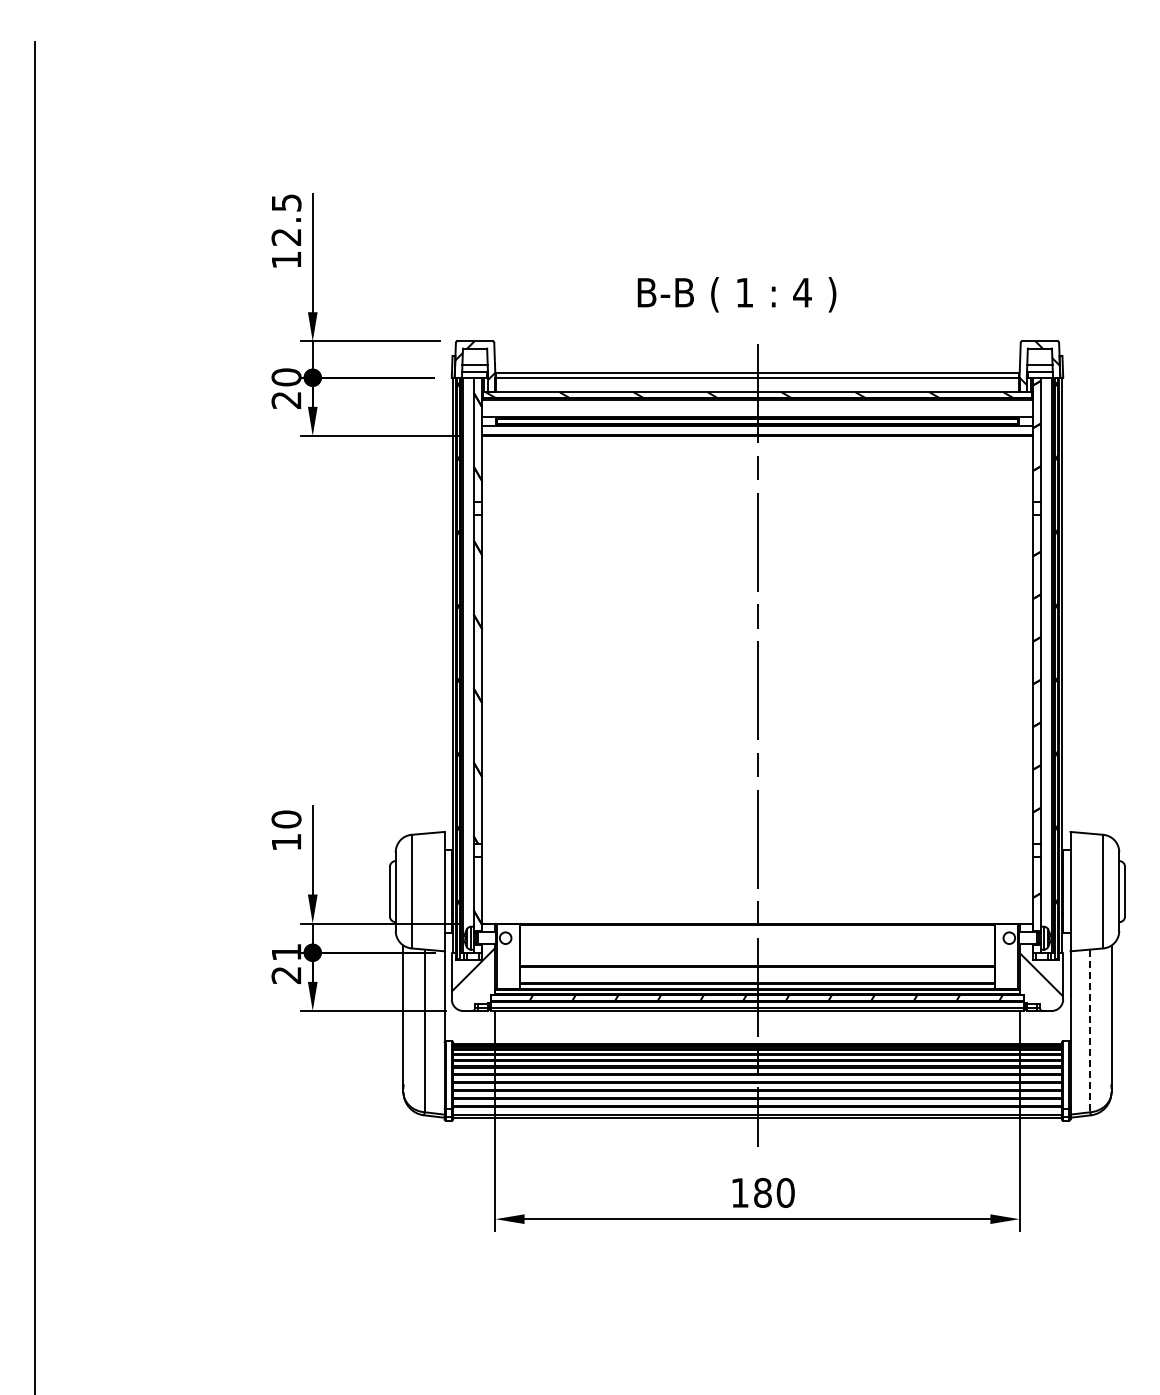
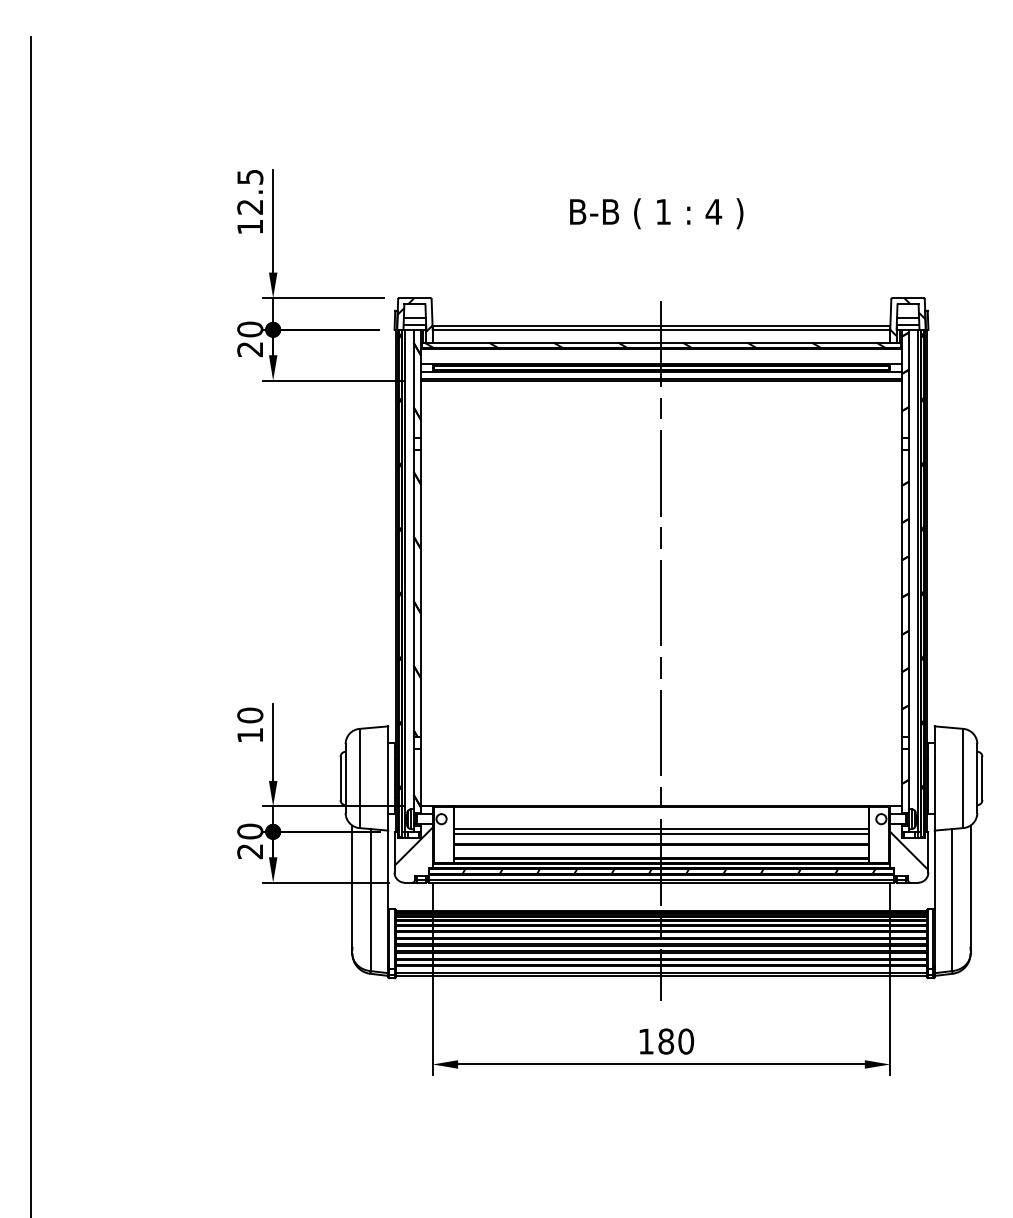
text: (736, 294) -> (656, 213), moved
line: (757, 949) -> (661, 829), added
text: (286, 952) -> (250, 831), 21 -> 20
line: (757, 955) -> (661, 834), added
line: (1090, 1031) -> (952, 900), dashed -> solid

